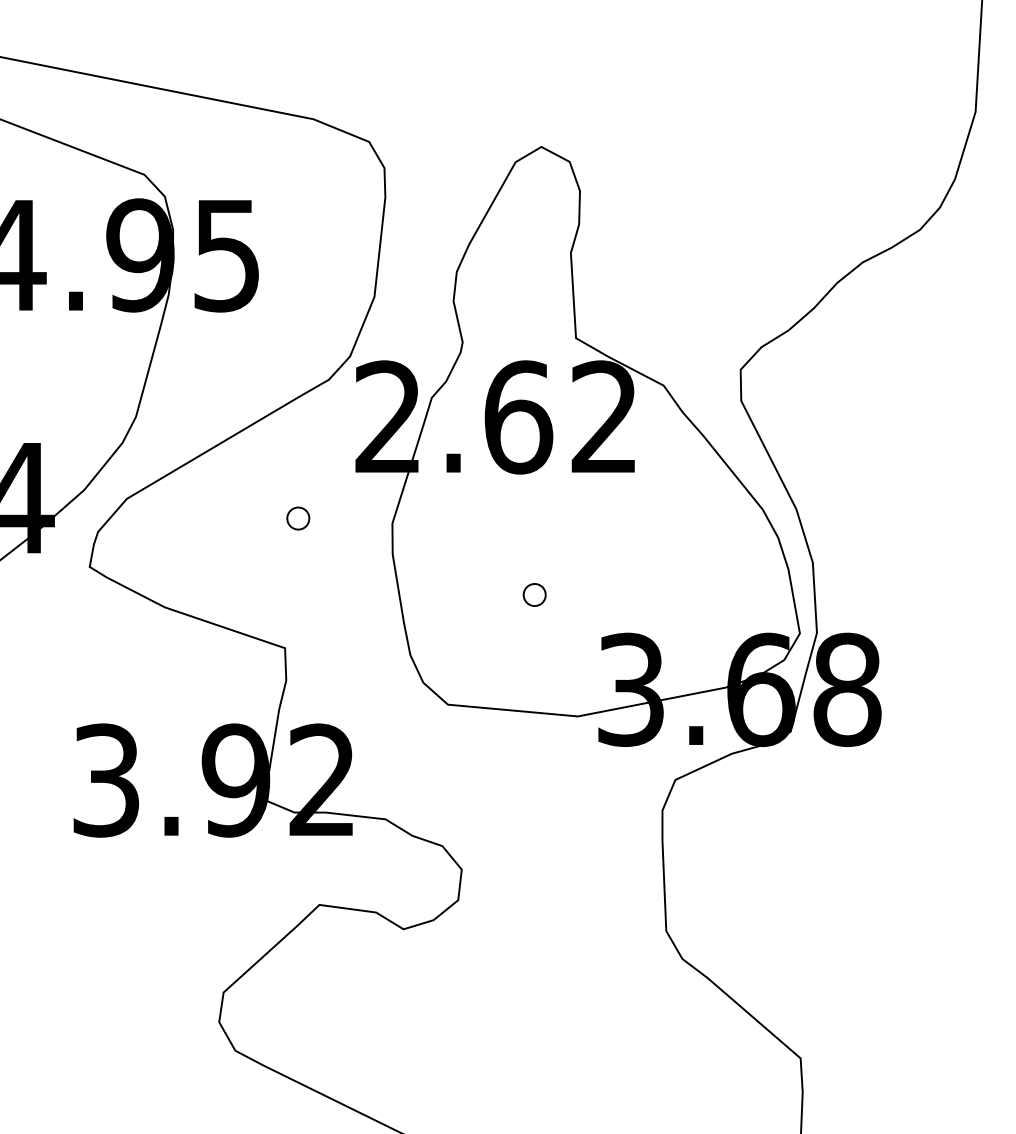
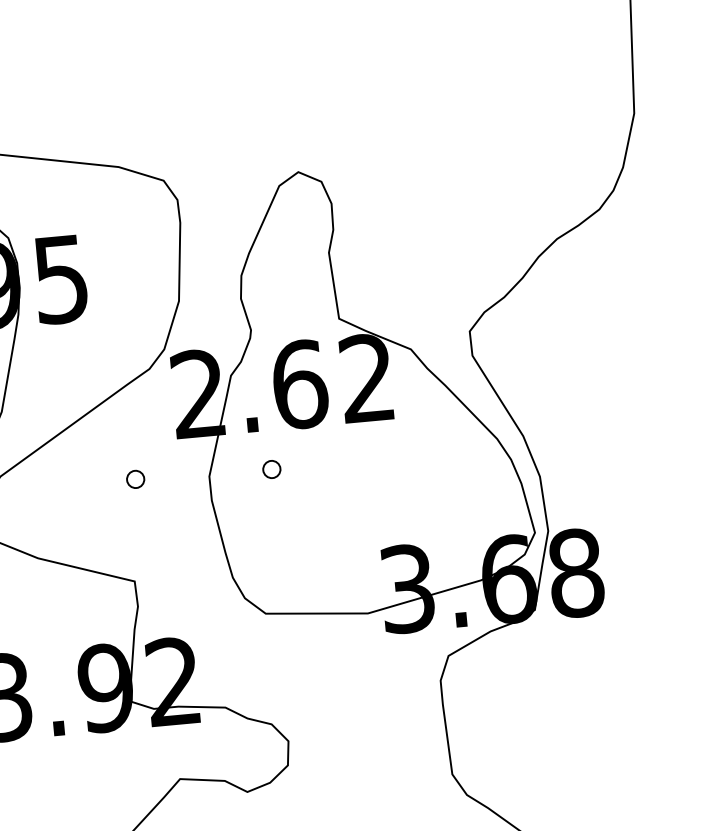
part: (534, 594) -> (271, 469), moved

